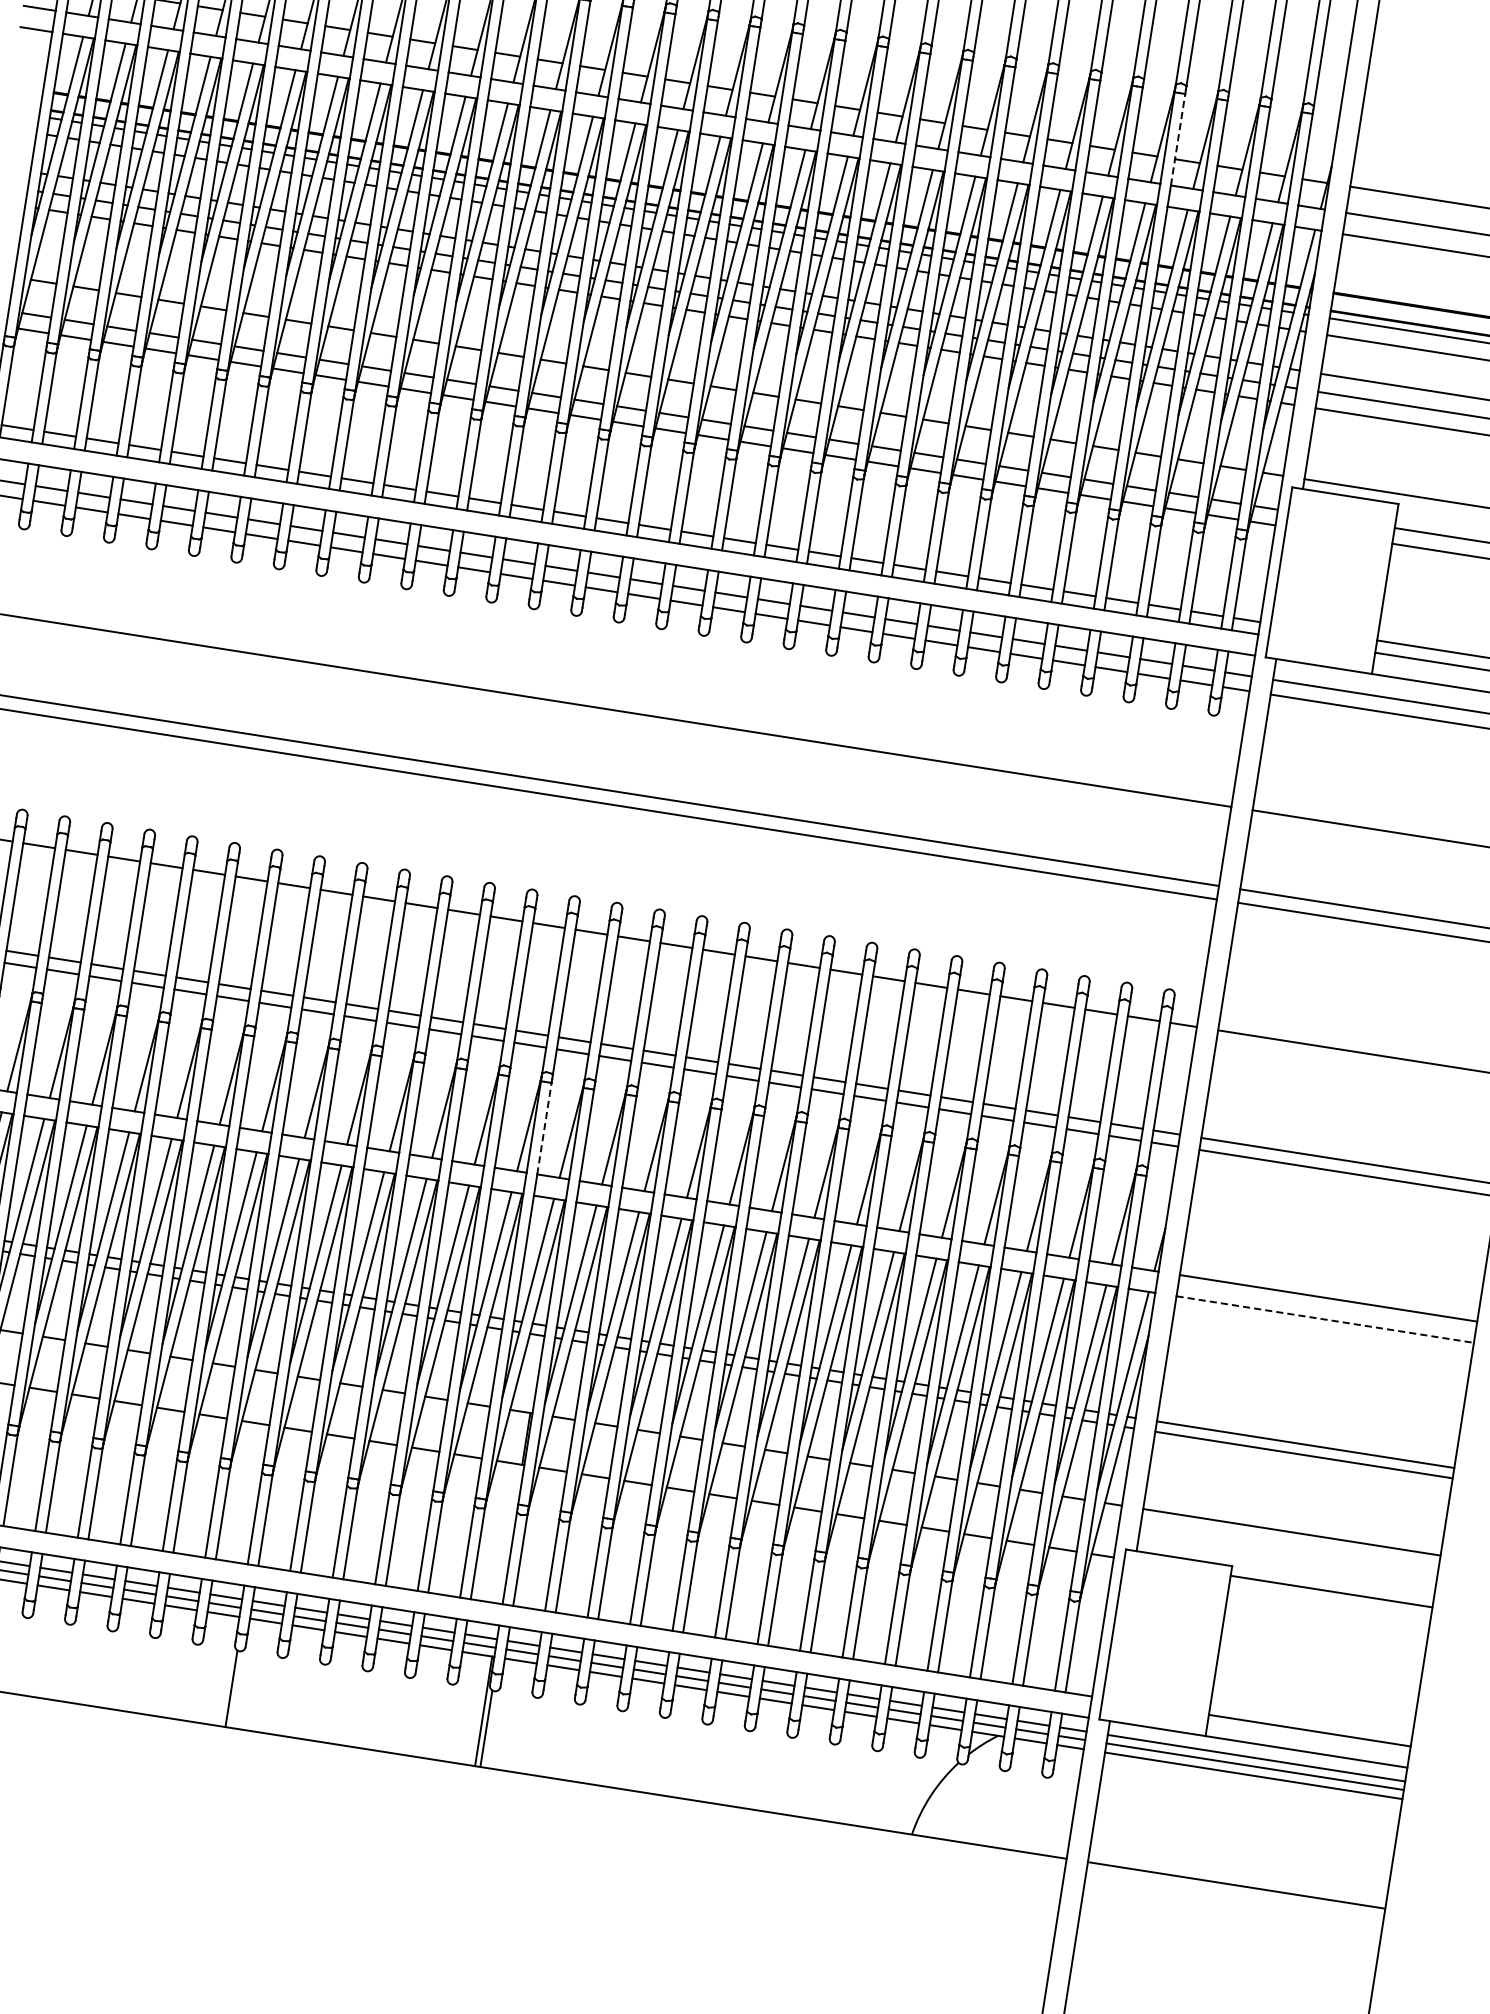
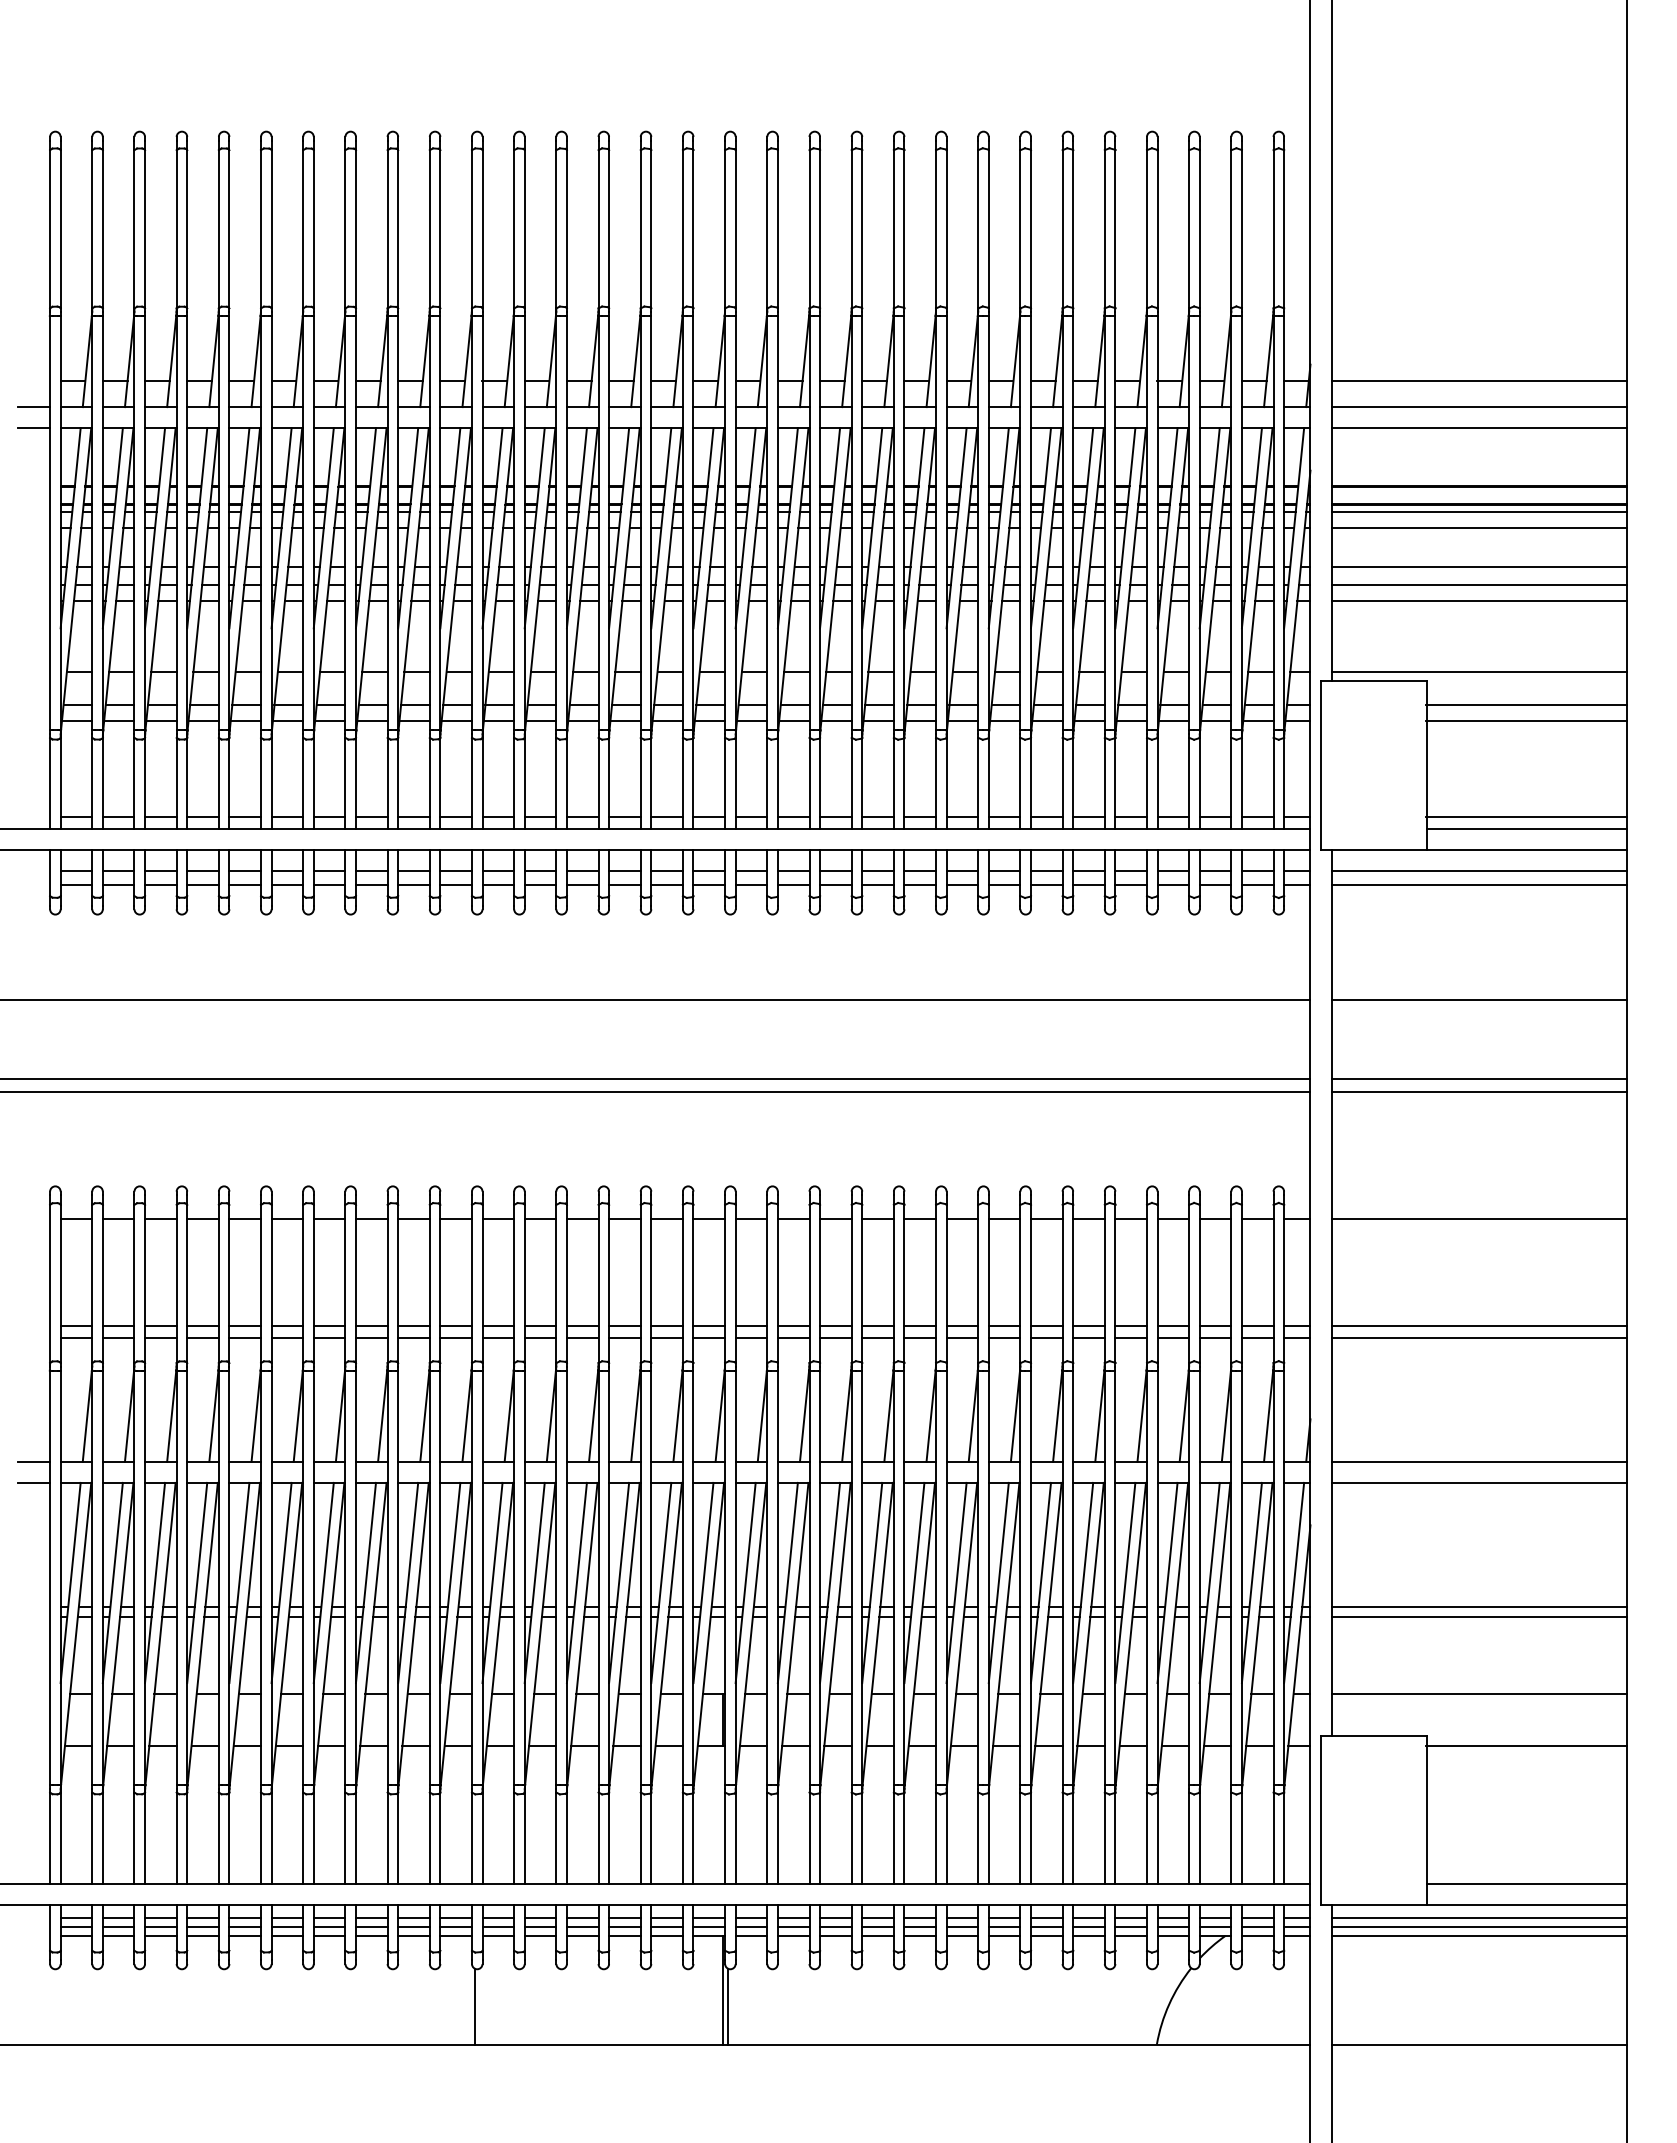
line: (1178, 139) -> (1157, 361), dashed -> solid
line: (544, 1127) -> (693, 1415), dashed -> solid
line: (1325, 1319) -> (1479, 1482), dashed -> solid

